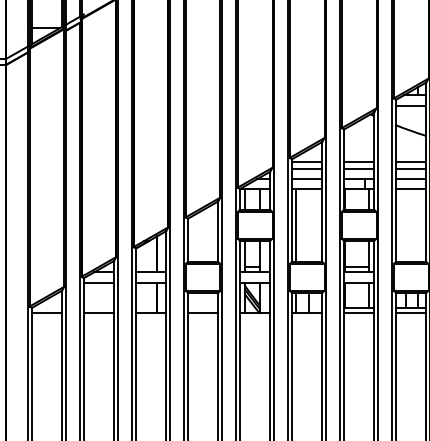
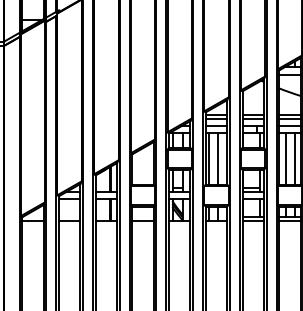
line: (308, 224) -> (217, 158), added
line: (405, 224) -> (285, 158), added
line: (417, 224) -> (294, 158), added

